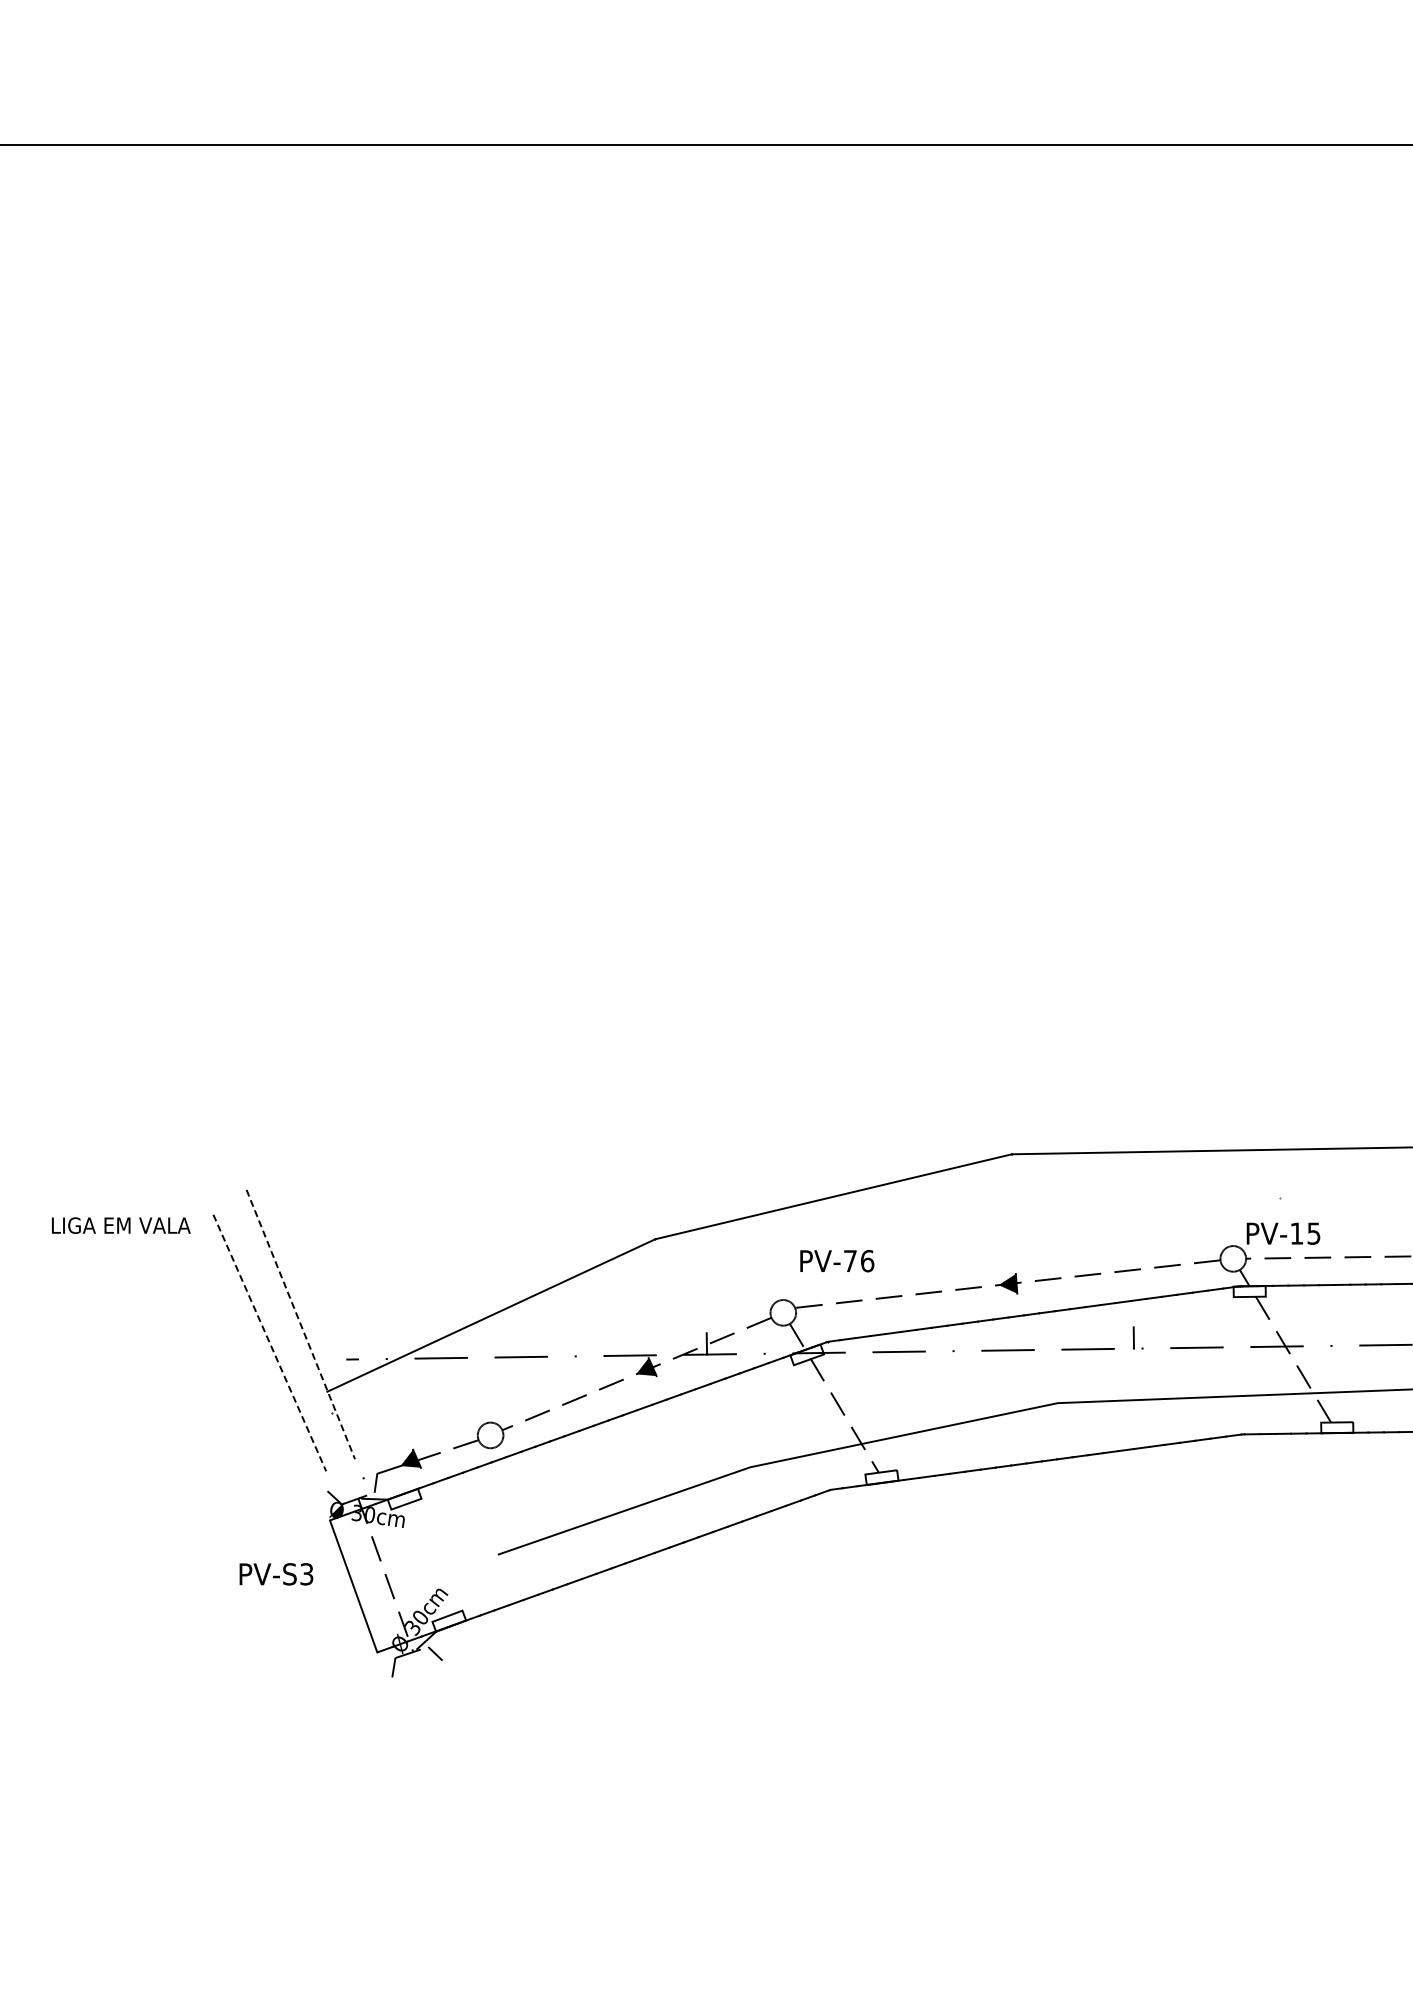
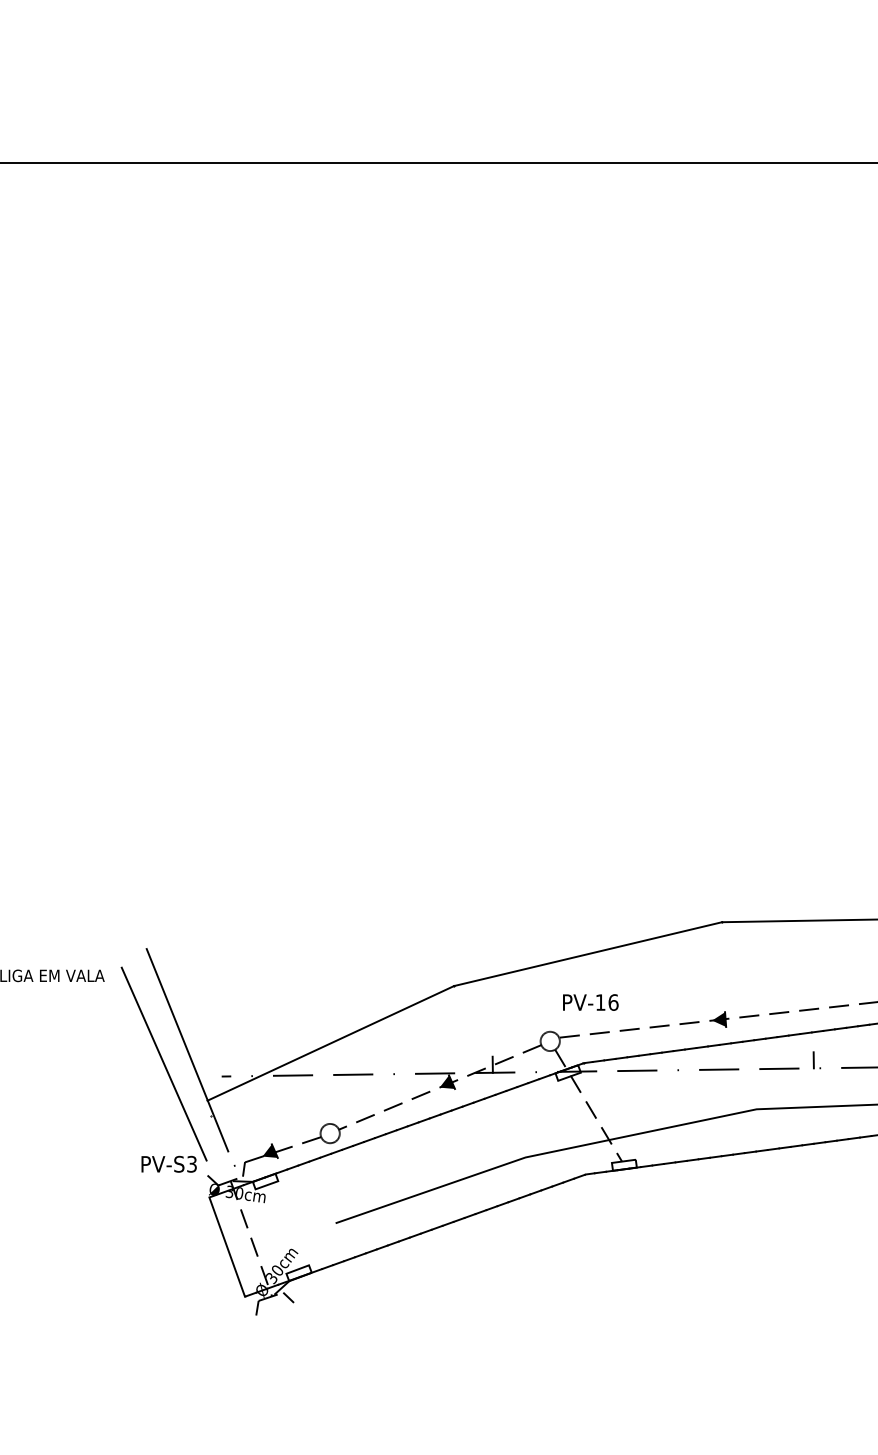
text: (850, 1260) -> (600, 1002), PV-76 -> PV-16
line: (301, 1325) -> (188, 1050), dashed -> solid
line: (270, 1343) -> (164, 1064), dashed -> solid
text: (276, 1574) -> (169, 1164), moved

